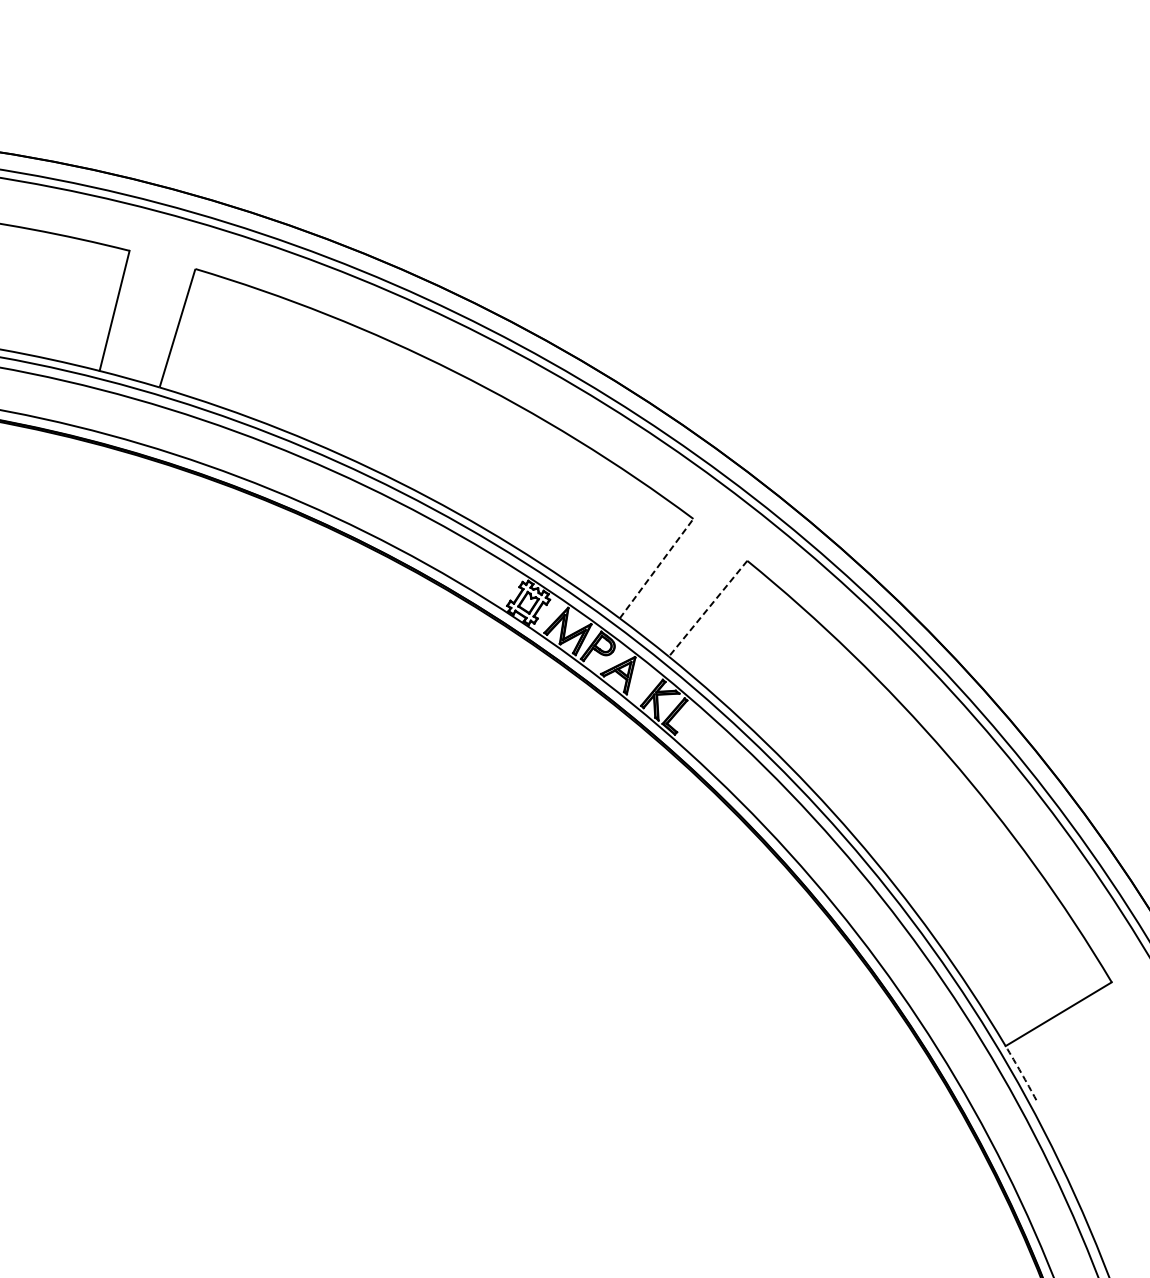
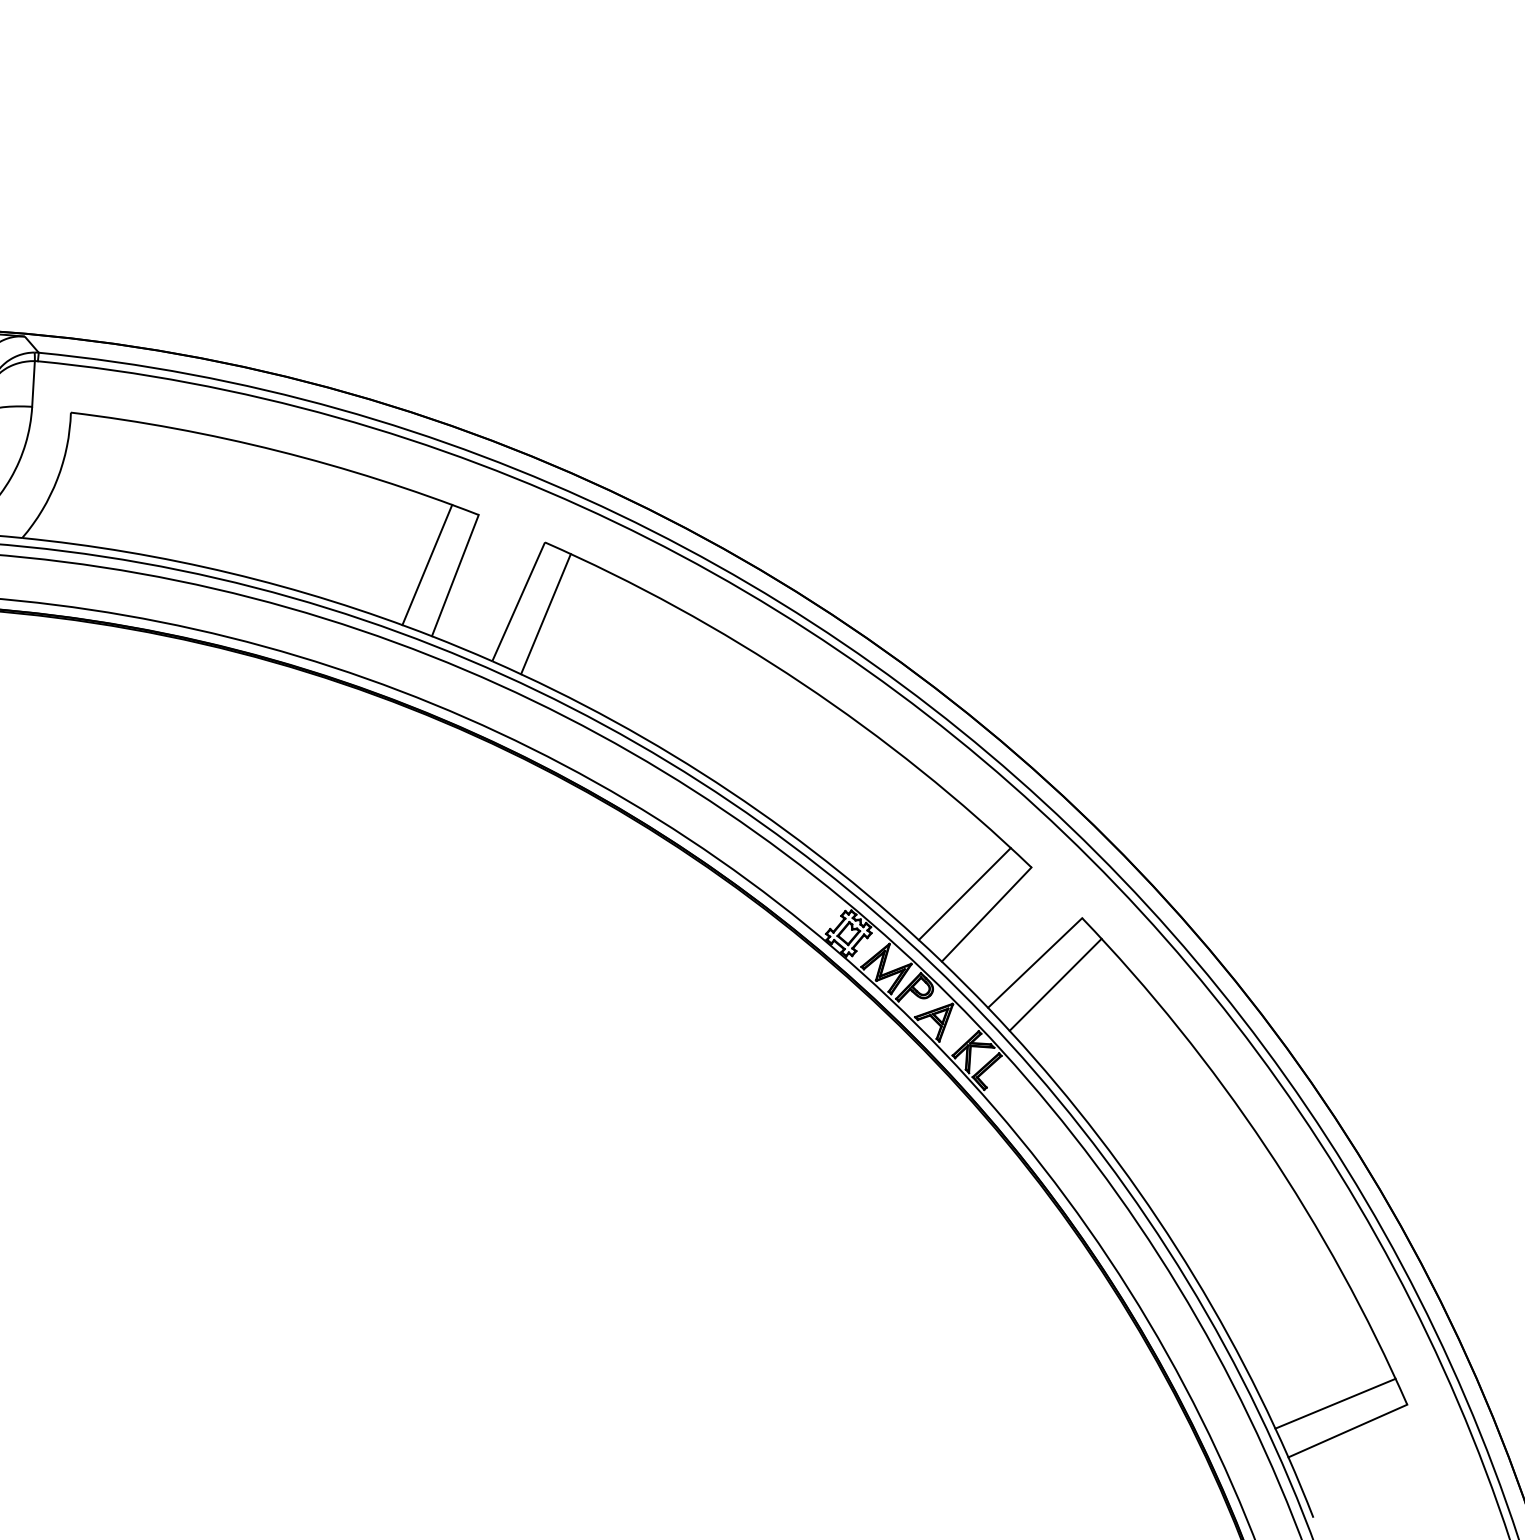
line: (86, 303) -> (427, 564), added
line: (204, 337) -> (545, 614), added
line: (633, 552) -> (964, 894), added
line: (656, 568) -> (986, 914), dashed -> solid
line: (708, 609) -> (1035, 963), dashed -> solid
line: (729, 626) -> (1055, 984), added
line: (1043, 989) -> (1335, 1403), added
arc: (1021, 1073) -> (1301, 1487), dashed -> solid

